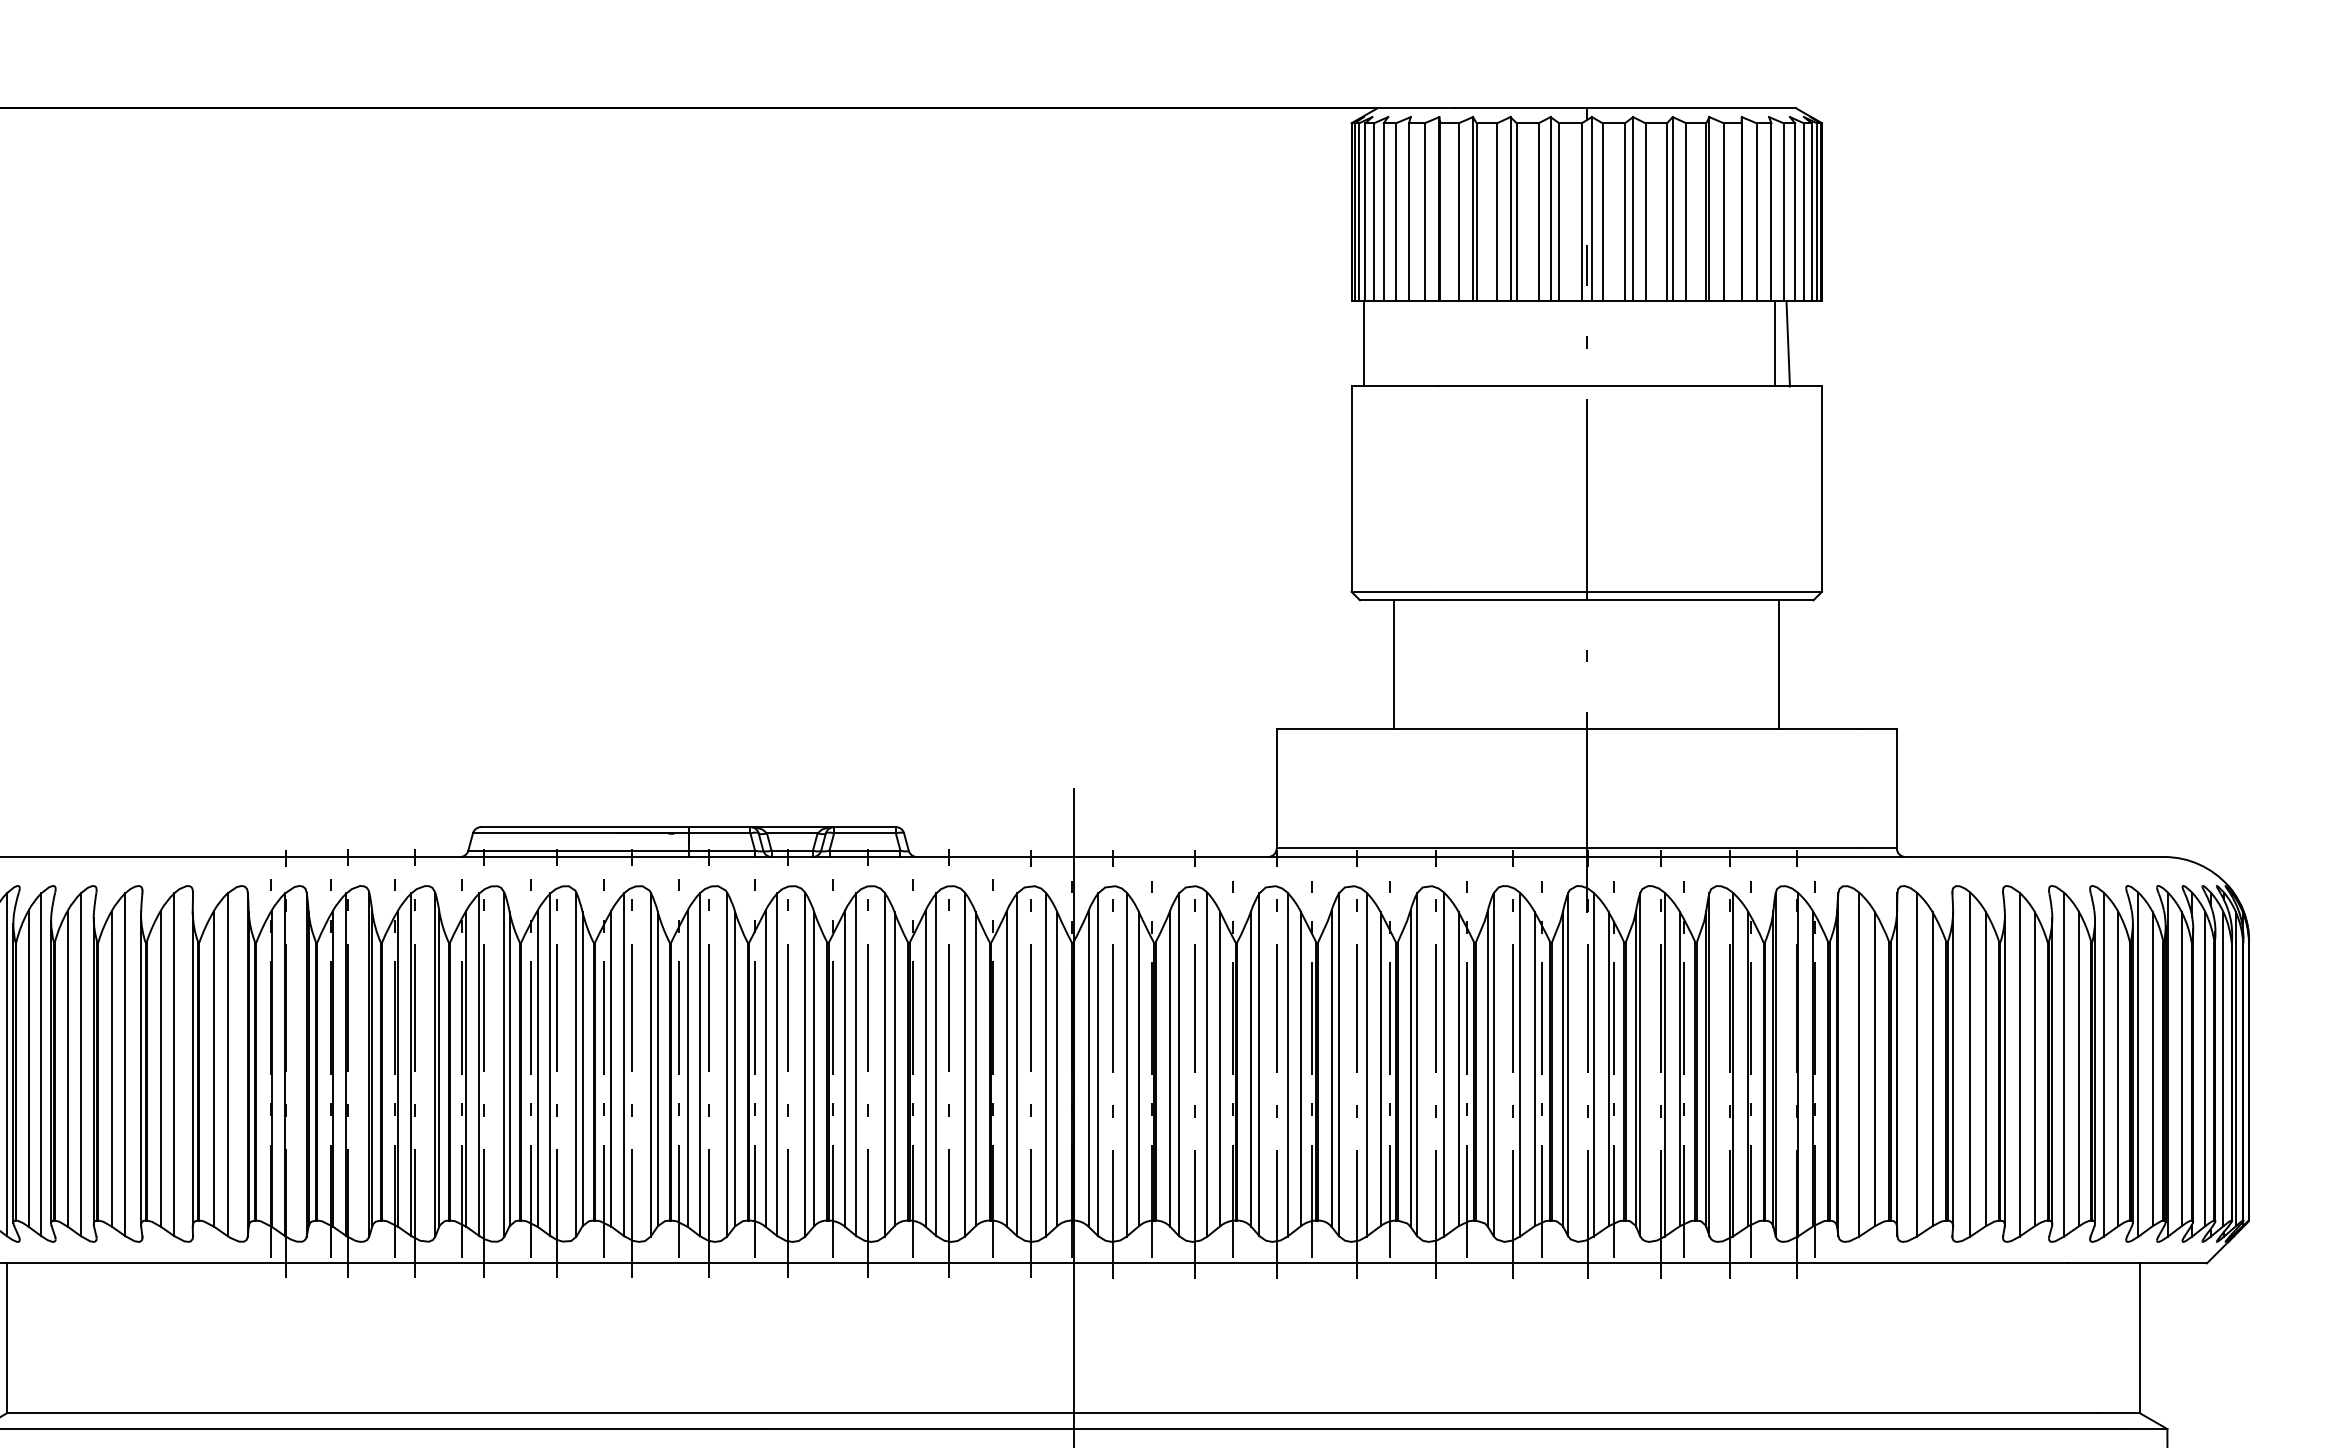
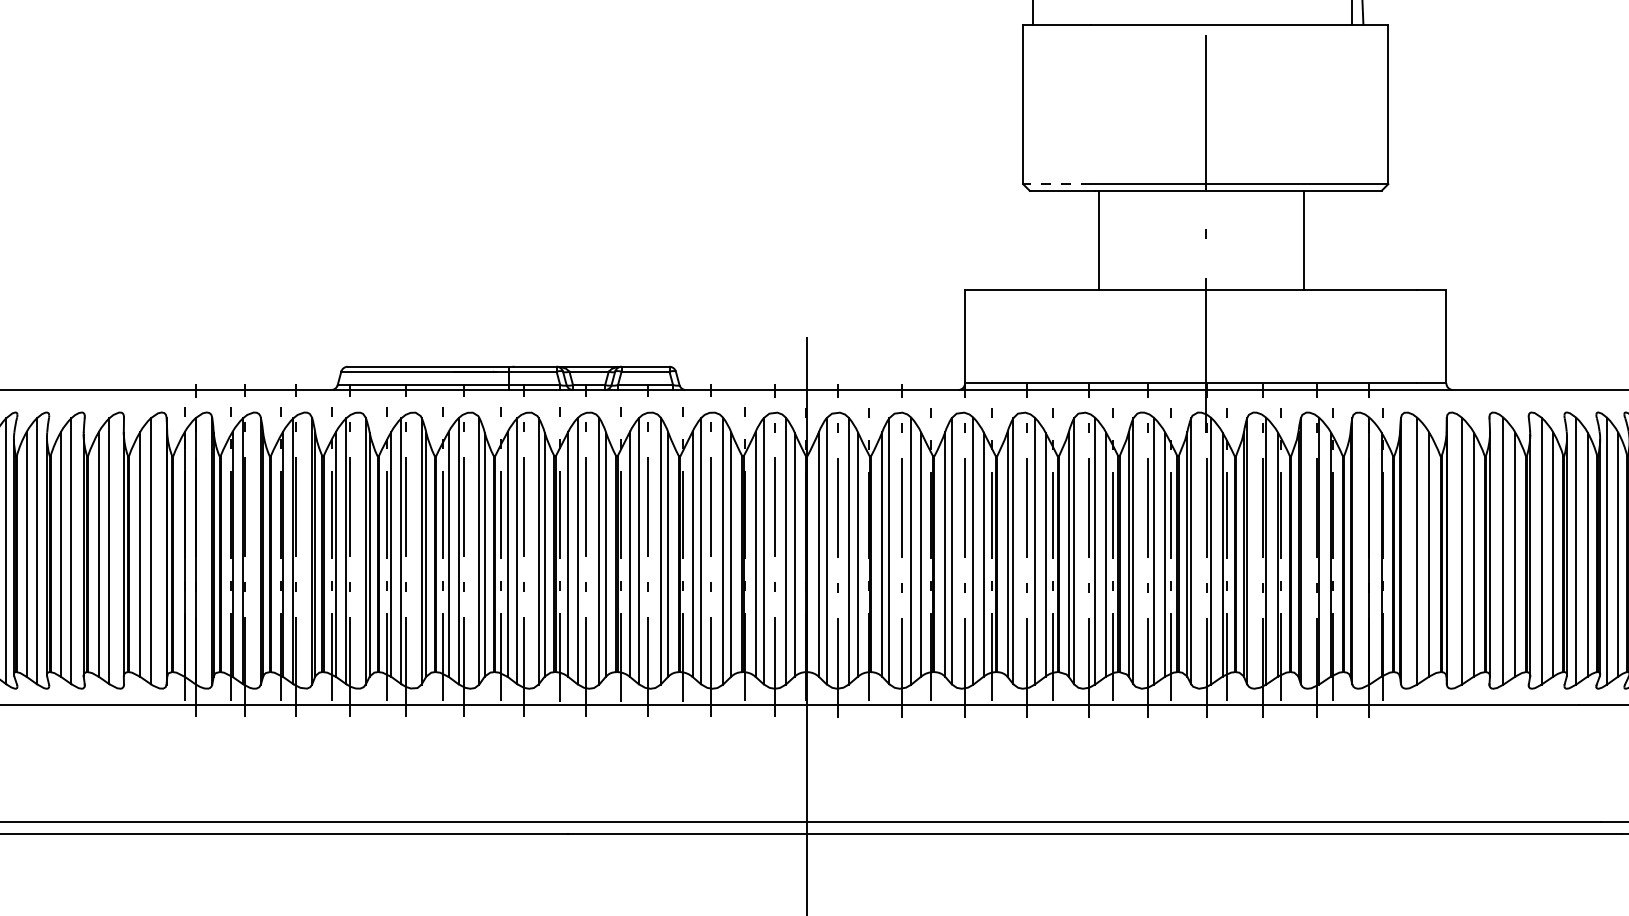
line: (1395, 591) -> (1057, 183), solid -> dashed
line: (1394, 664) -> (1099, 240), moved
line: (1779, 664) -> (1304, 240), moved

